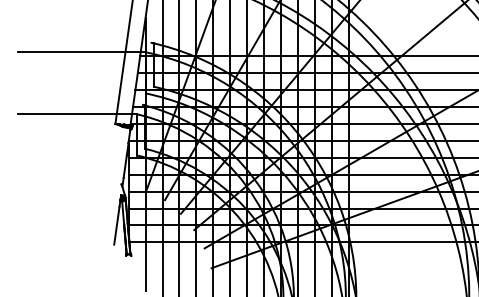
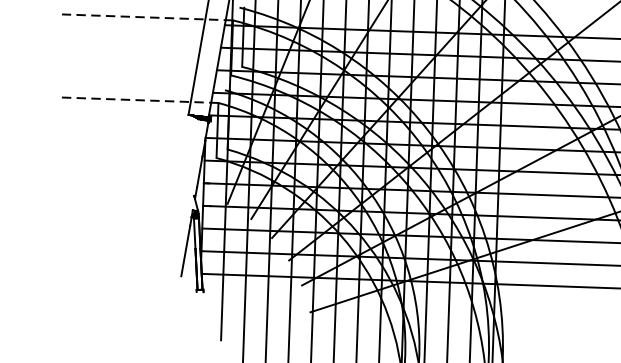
line: (82, 52) -> (147, 17), solid -> dashed
line: (77, 114) -> (138, 100), solid -> dashed

